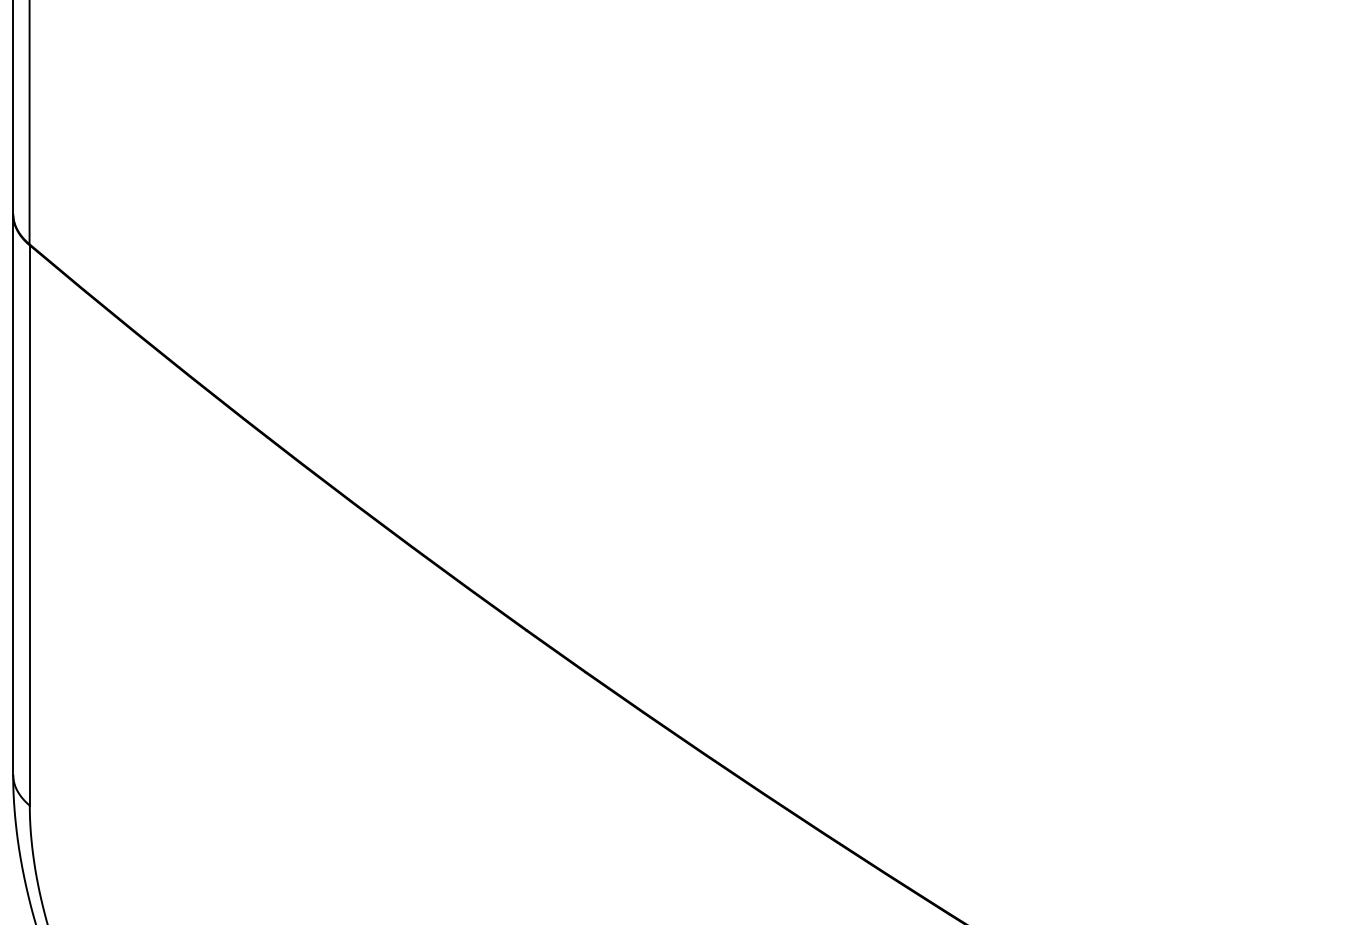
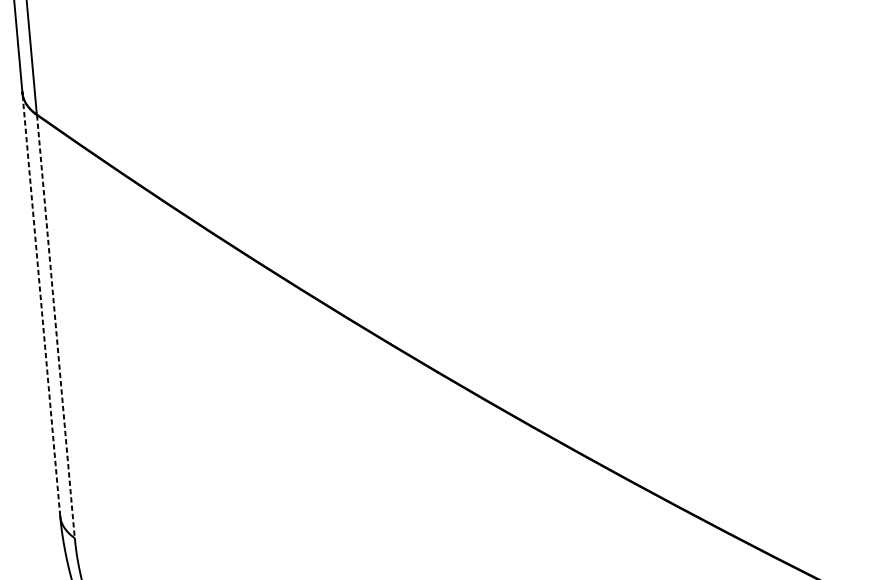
line: (13, 494) -> (41, 304), solid -> dashed
line: (29, 526) -> (55, 327), solid -> dashed

